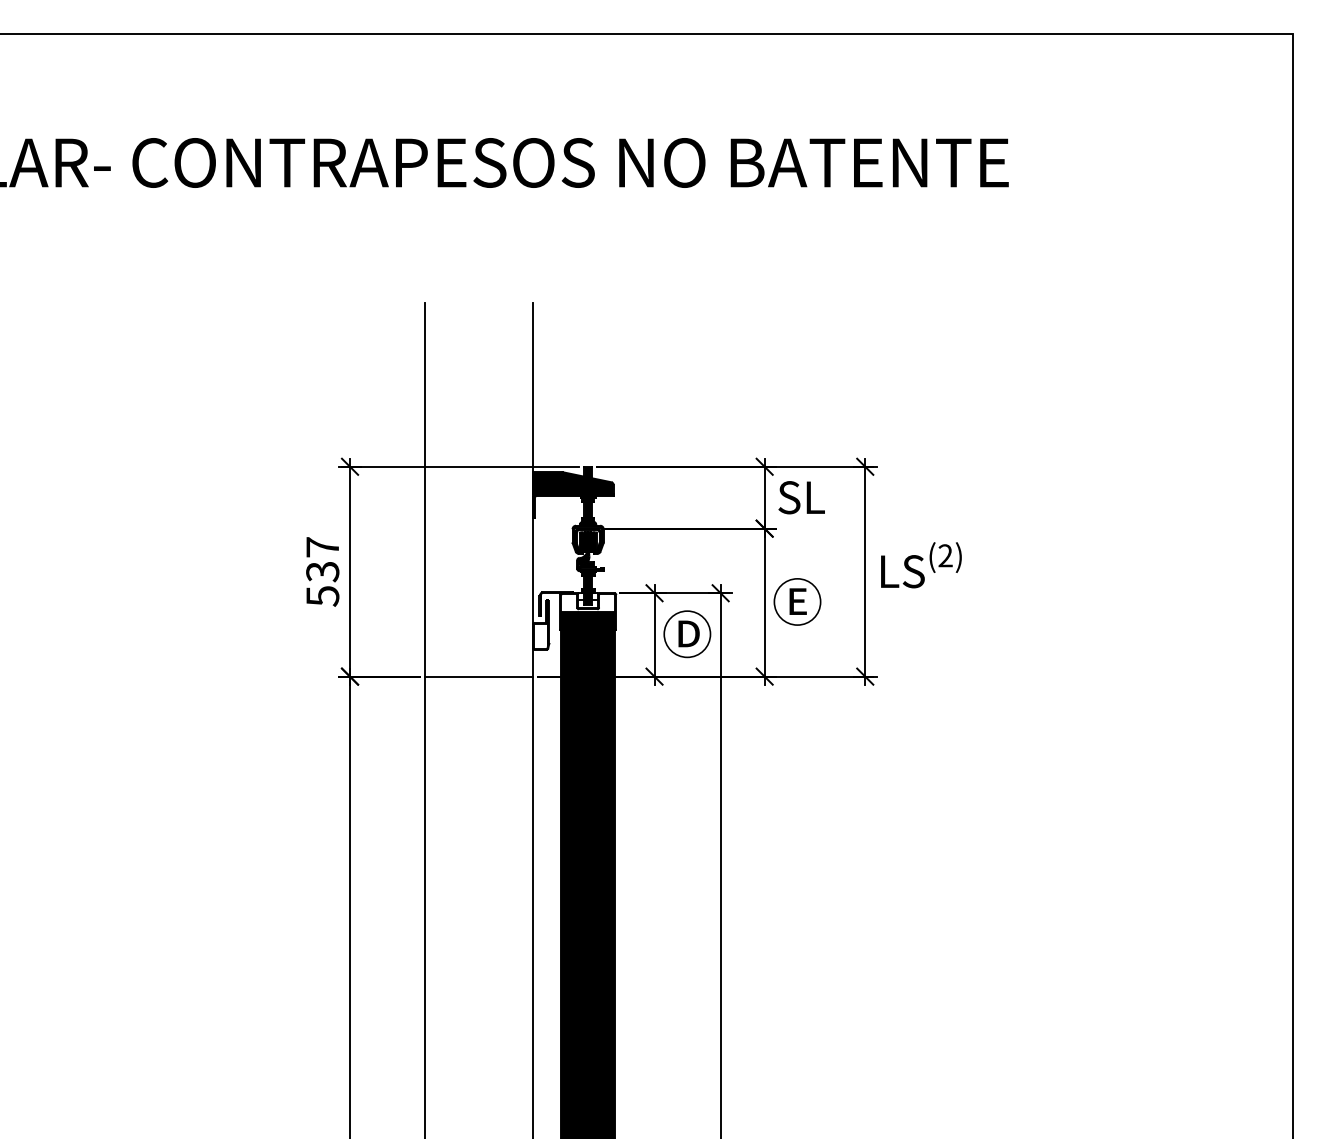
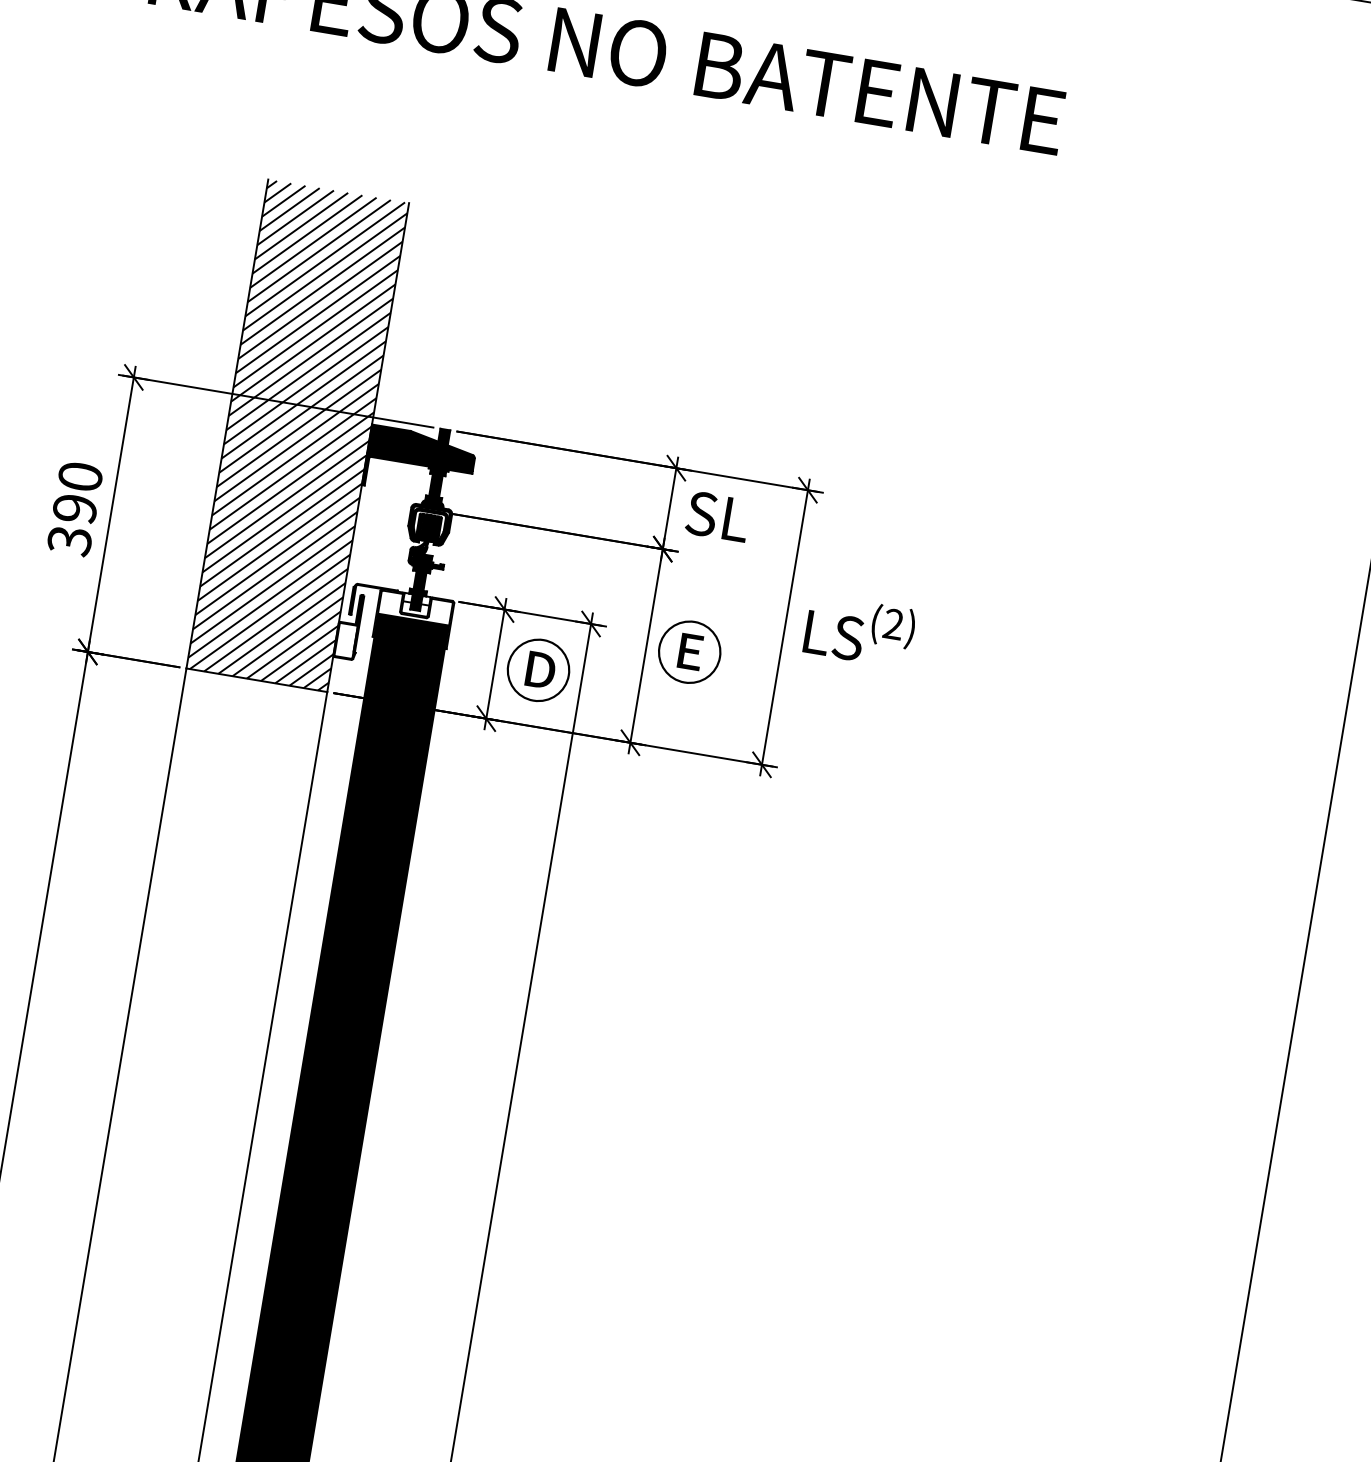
hatch: (478, 489) -> (296, 435), added
text: (322, 571) -> (74, 508), 537 -> 390

